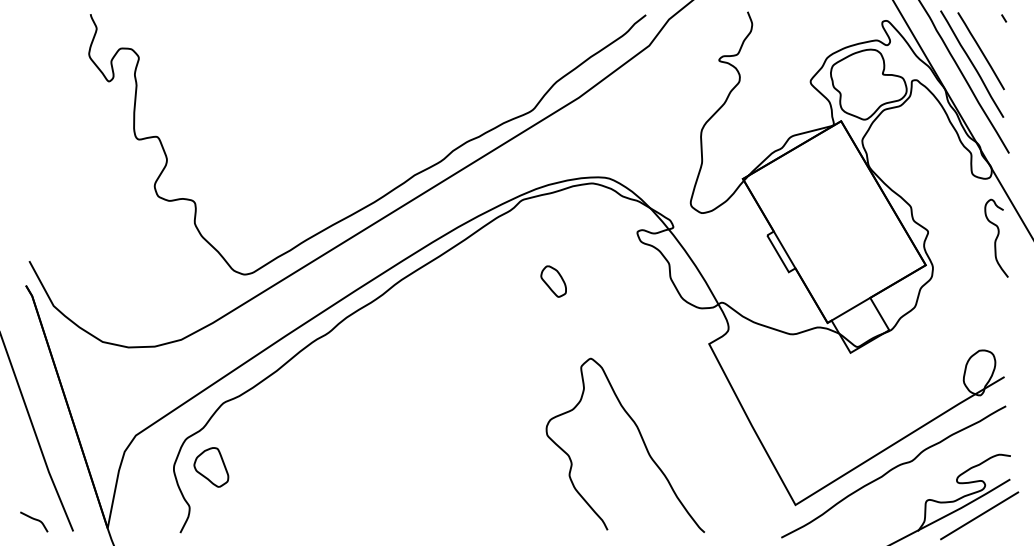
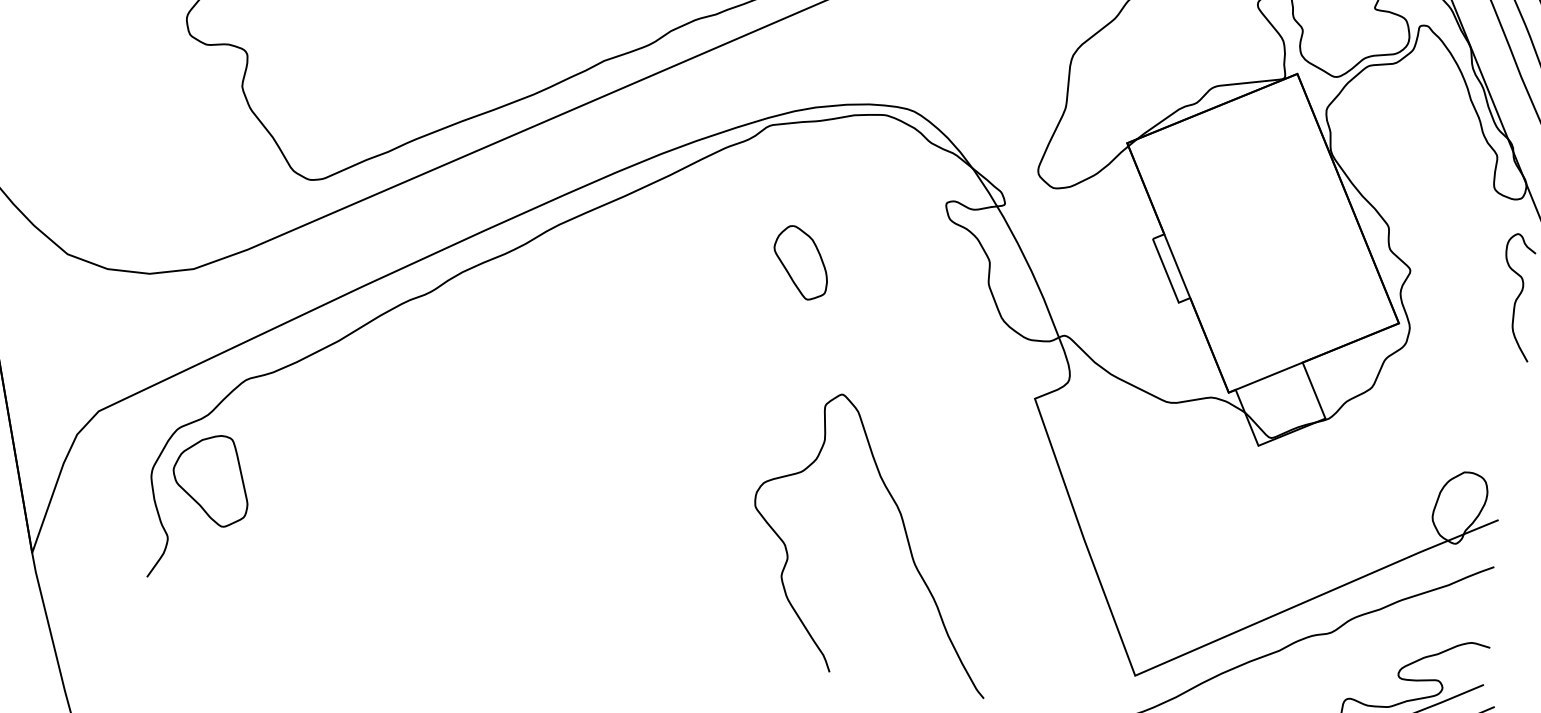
part: (553, 281) -> (801, 262), size x1.43
part: (211, 467) -> (212, 479), size x1.43

